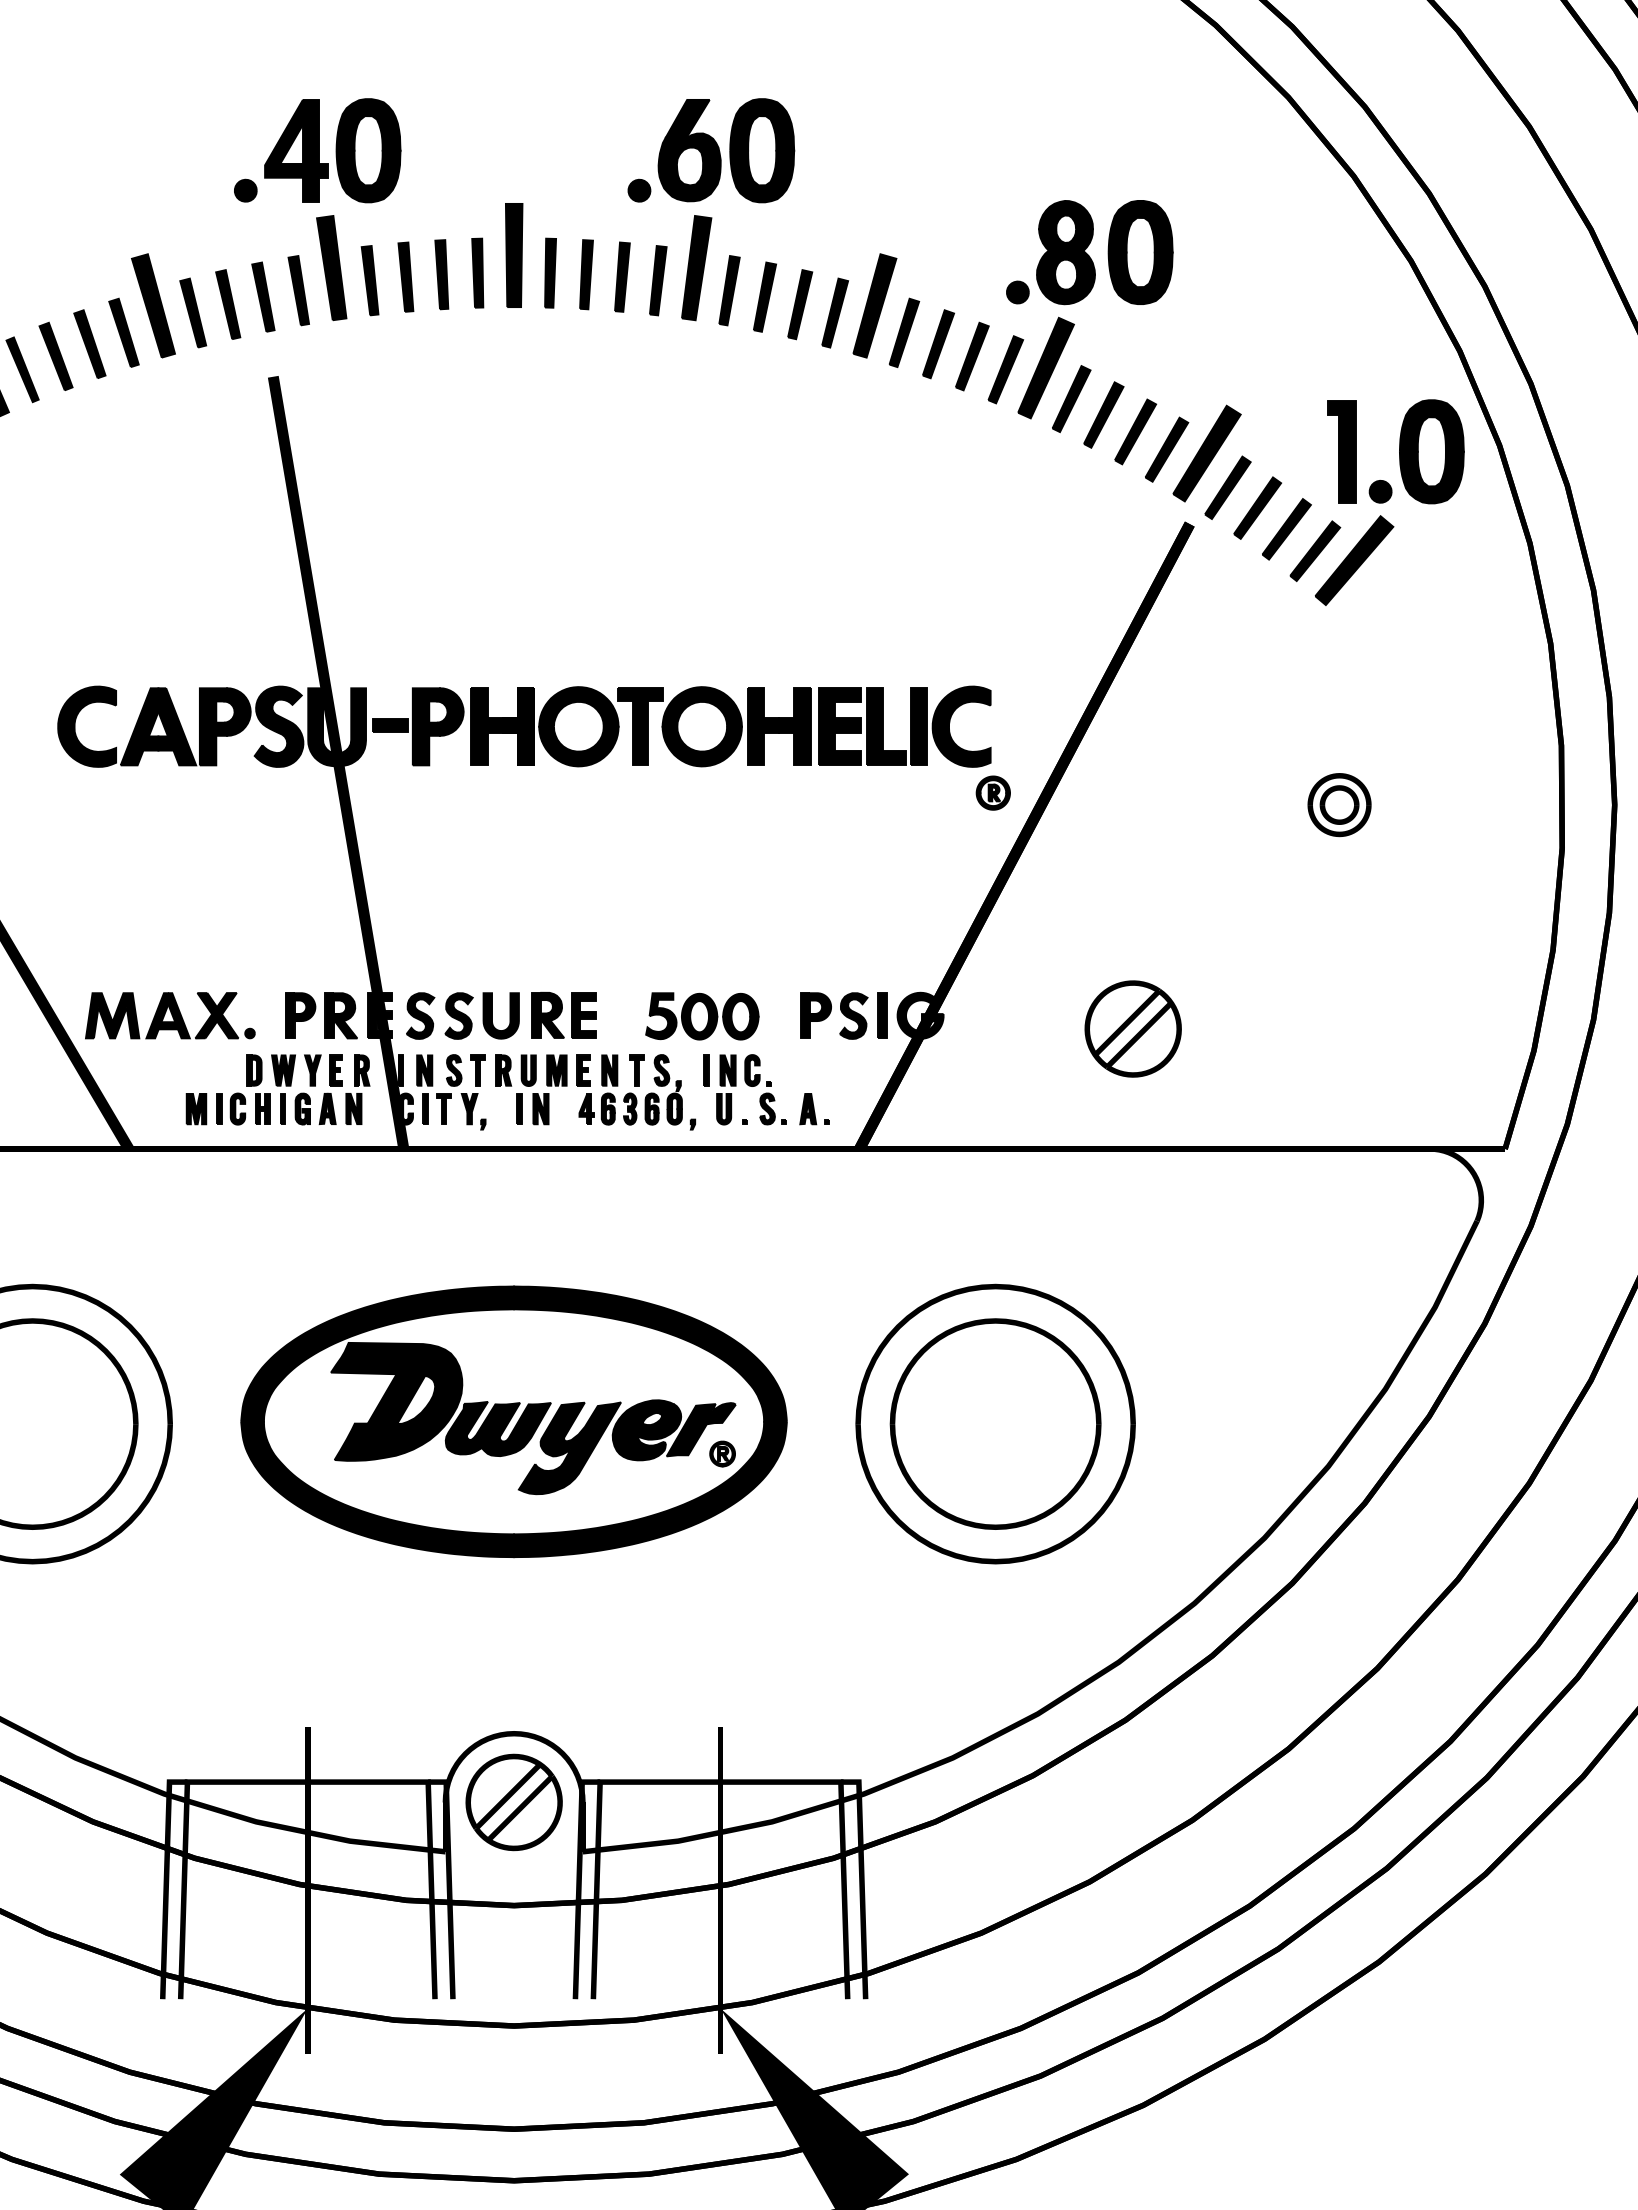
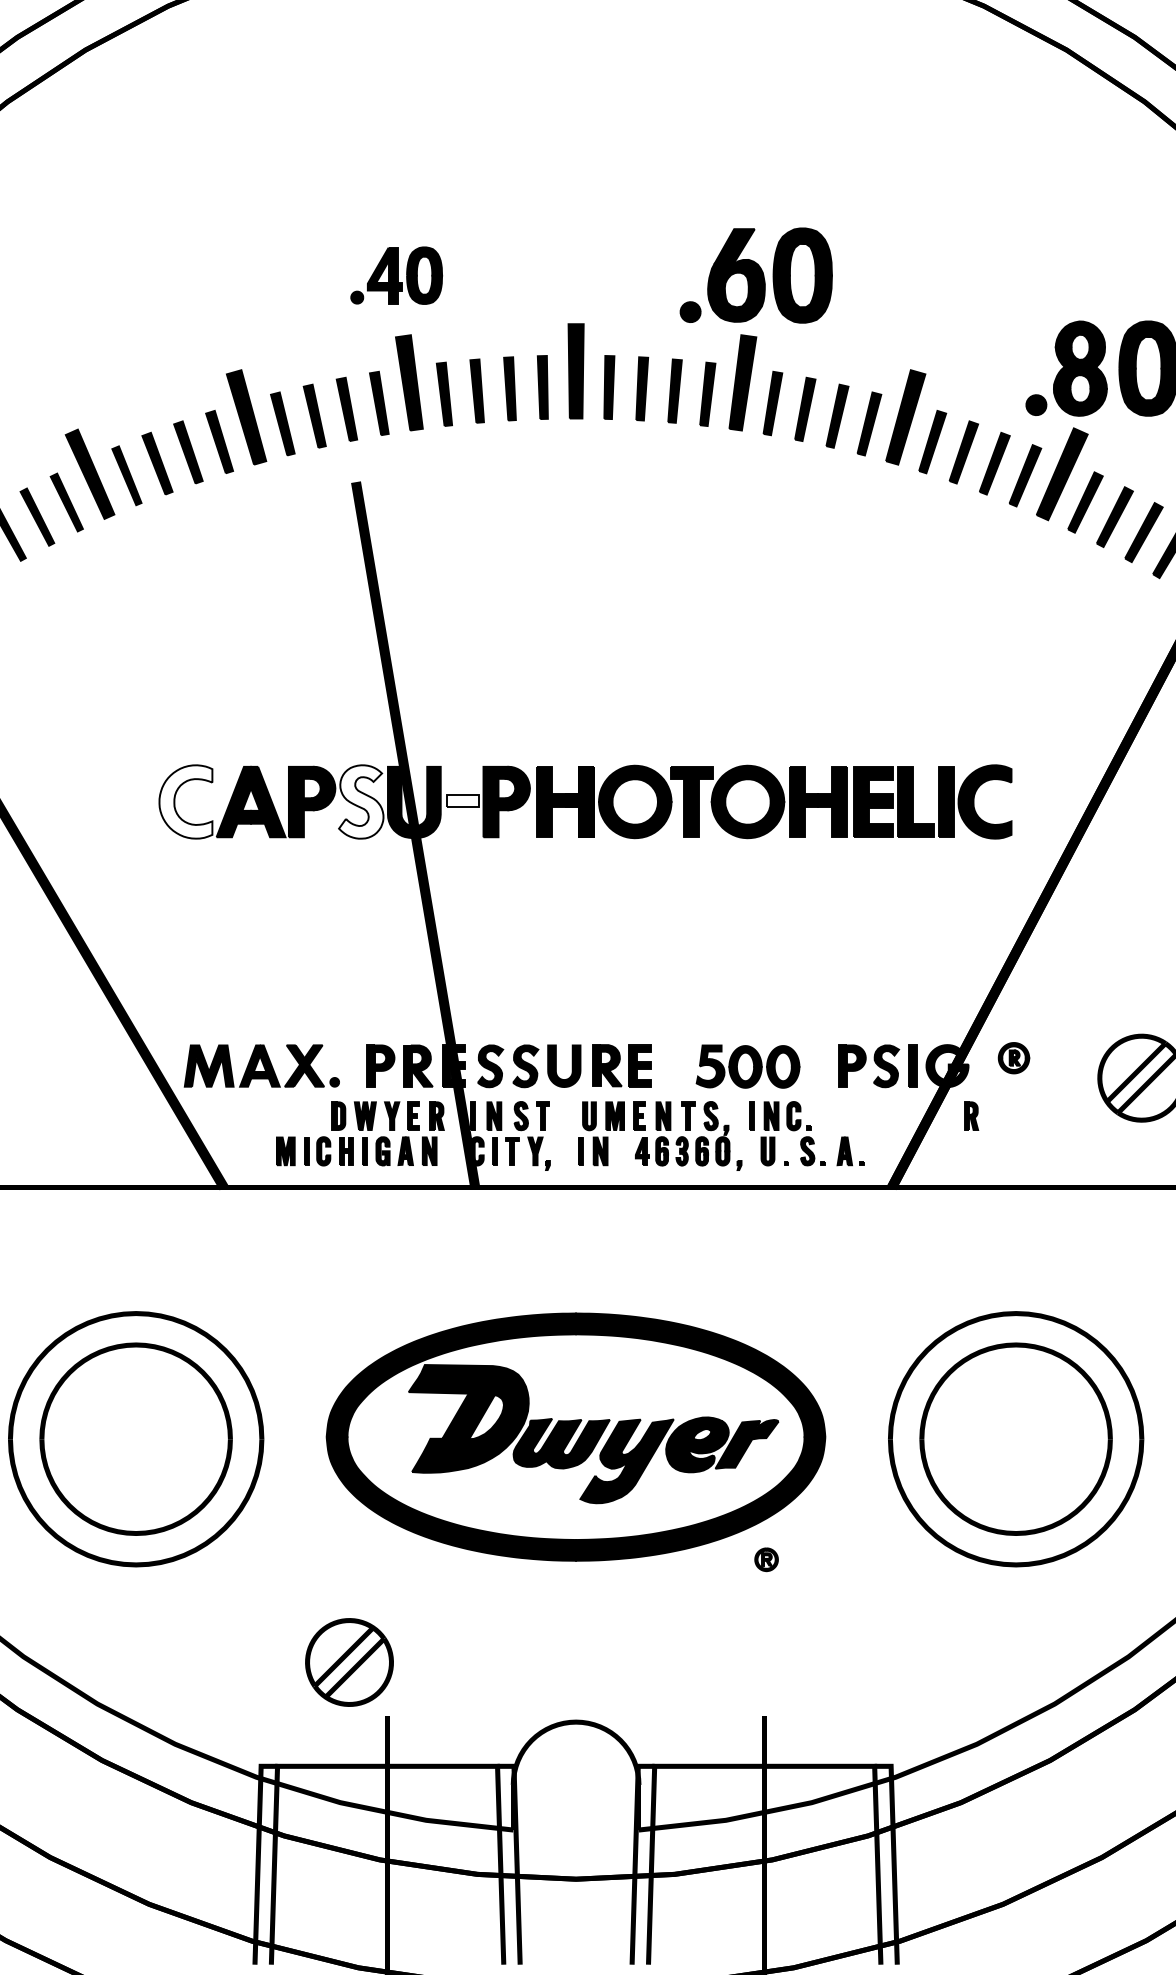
part: (317, 150) -> (396, 275), size x0.6
fill: (390, 725) -> (463, 800), removed
fill: (87, 726) -> (186, 801), removed
fill: (278, 726) -> (360, 801), removed
part: (992, 792) -> (1013, 1057), moved
part: (503, 1070) -> (971, 1116), moved
part: (722, 1453) -> (766, 1559), moved
part: (513, 1802) -> (348, 1662), moved

